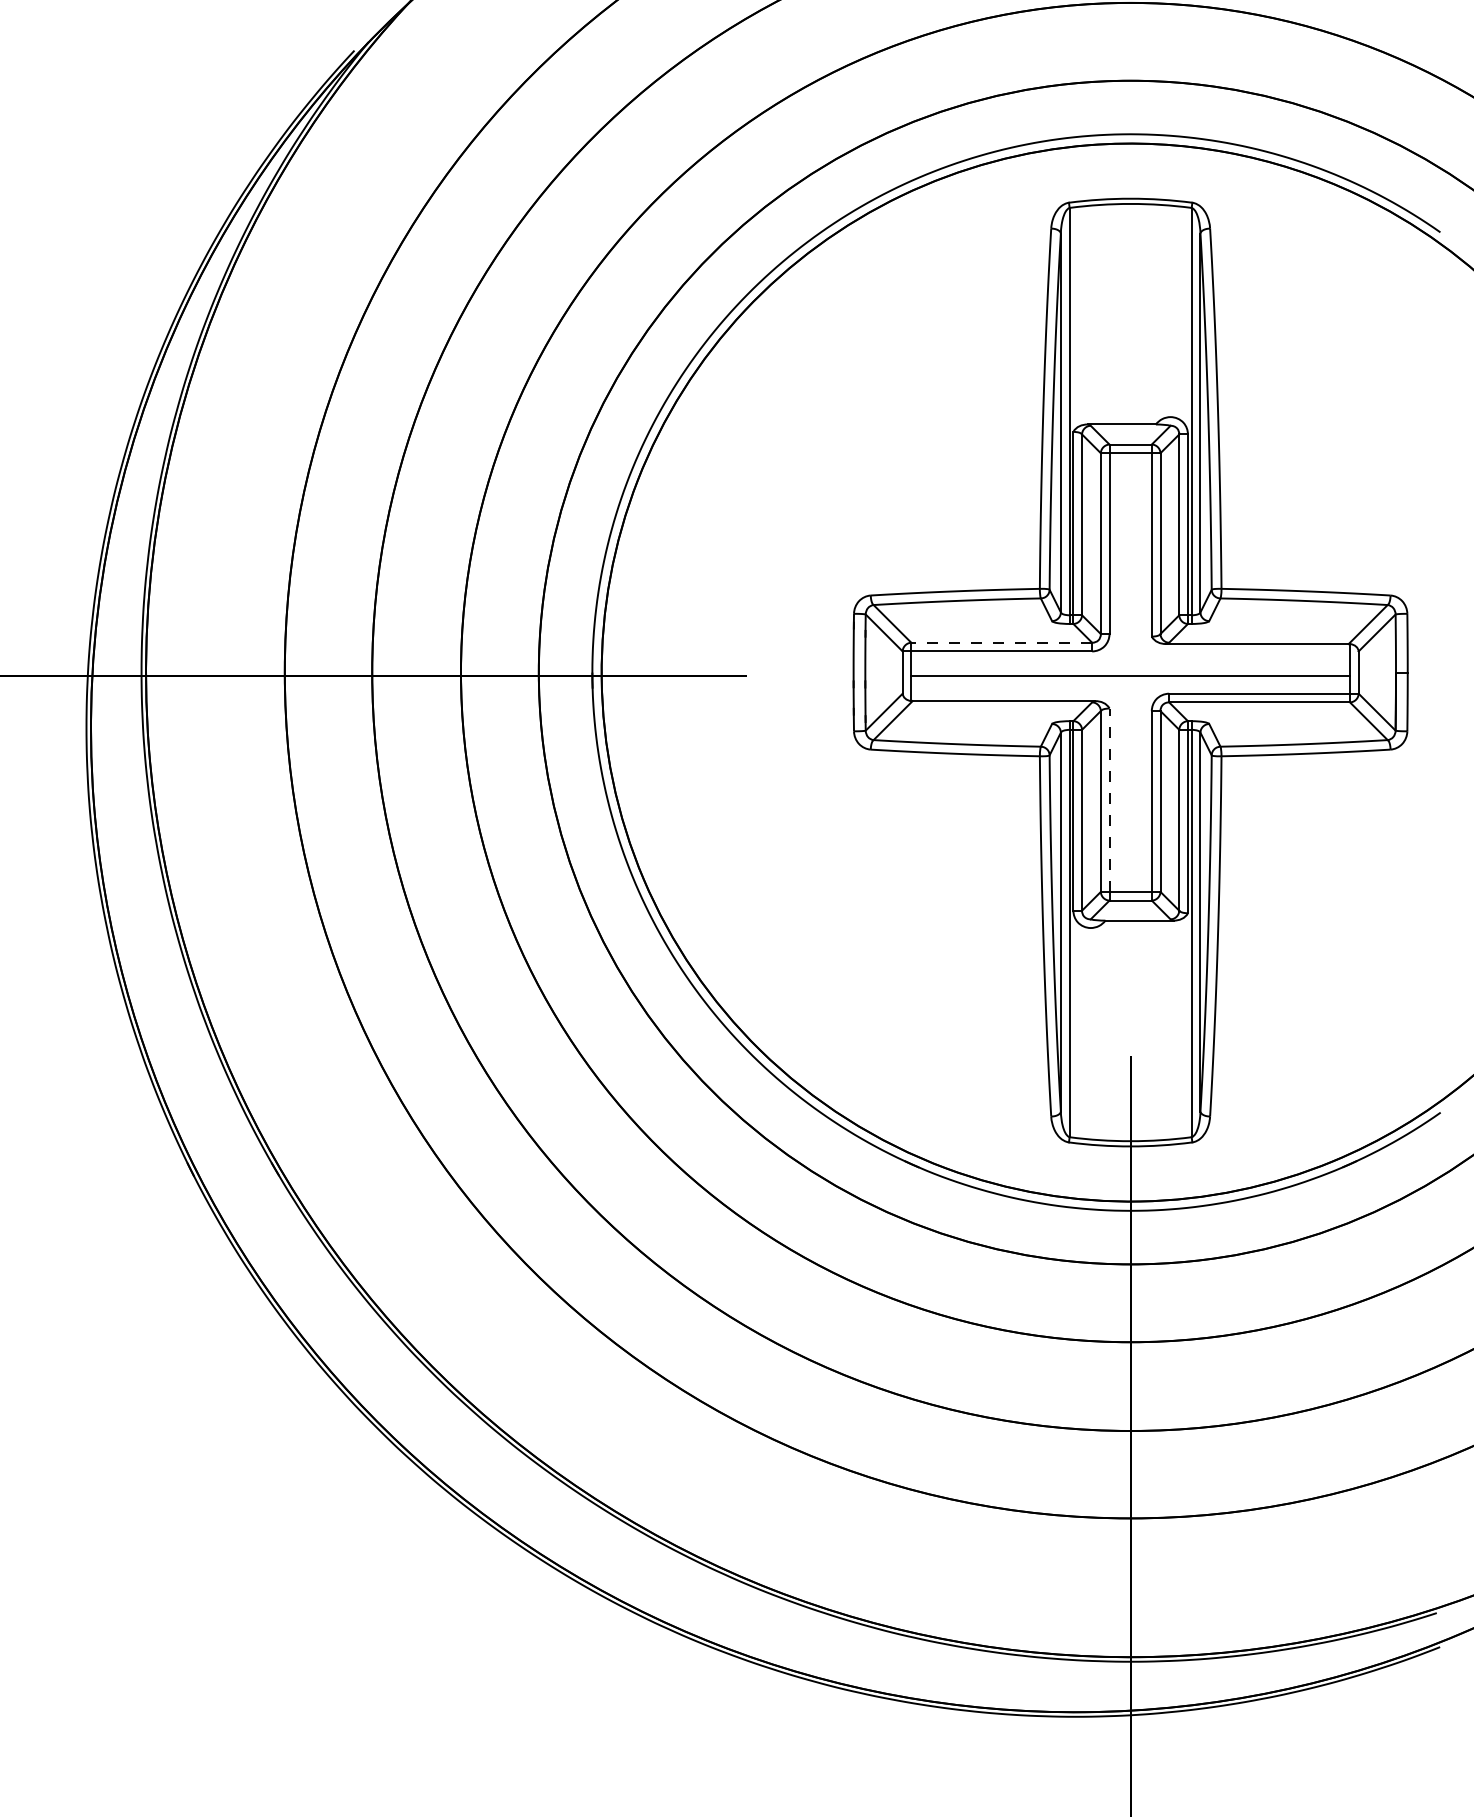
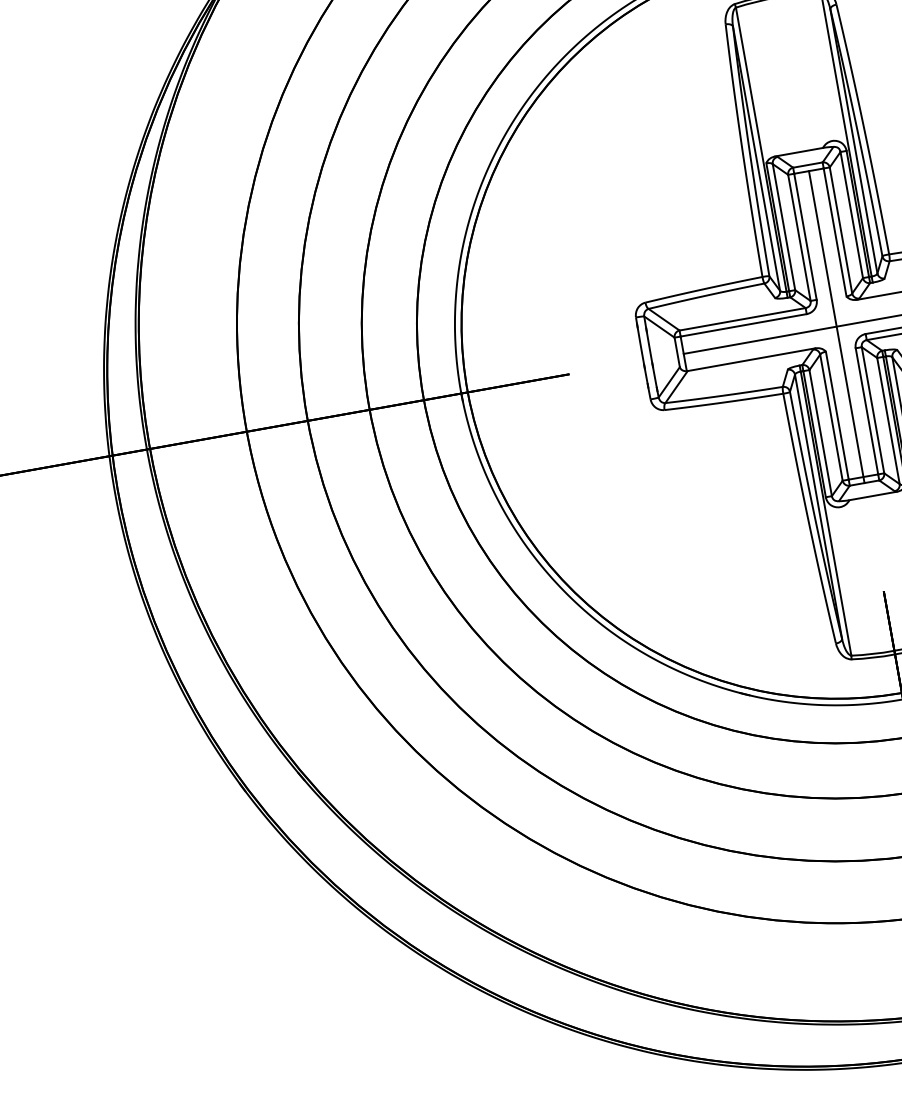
line: (1001, 642) -> (742, 319), dashed -> solid
line: (1130, 676) -> (836, 326), added
line: (1109, 800) -> (837, 415), dashed -> solid

